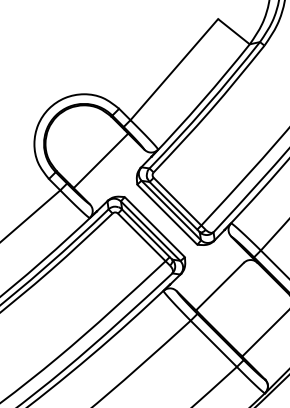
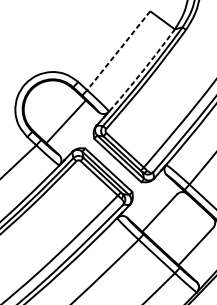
line: (174, 69) -> (118, 50), solid -> dashed
arc: (201, 101) -> (140, 73), solid -> dashed

